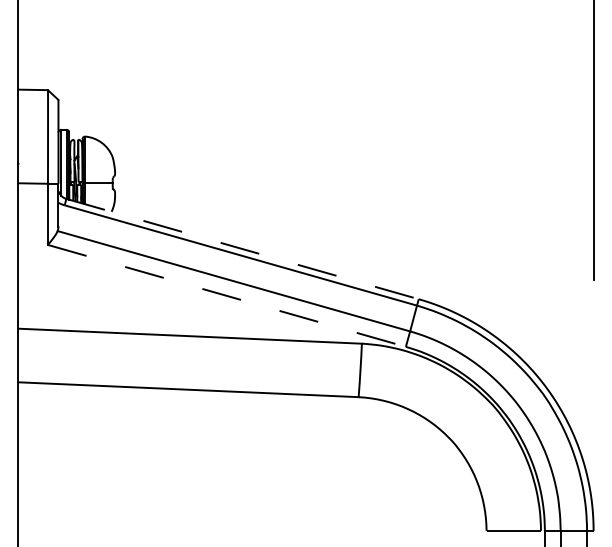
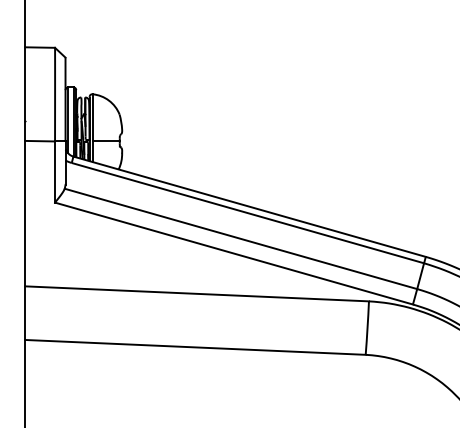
line: (242, 249) -> (249, 207), dashed -> solid
line: (227, 296) -> (234, 254), dashed -> solid

